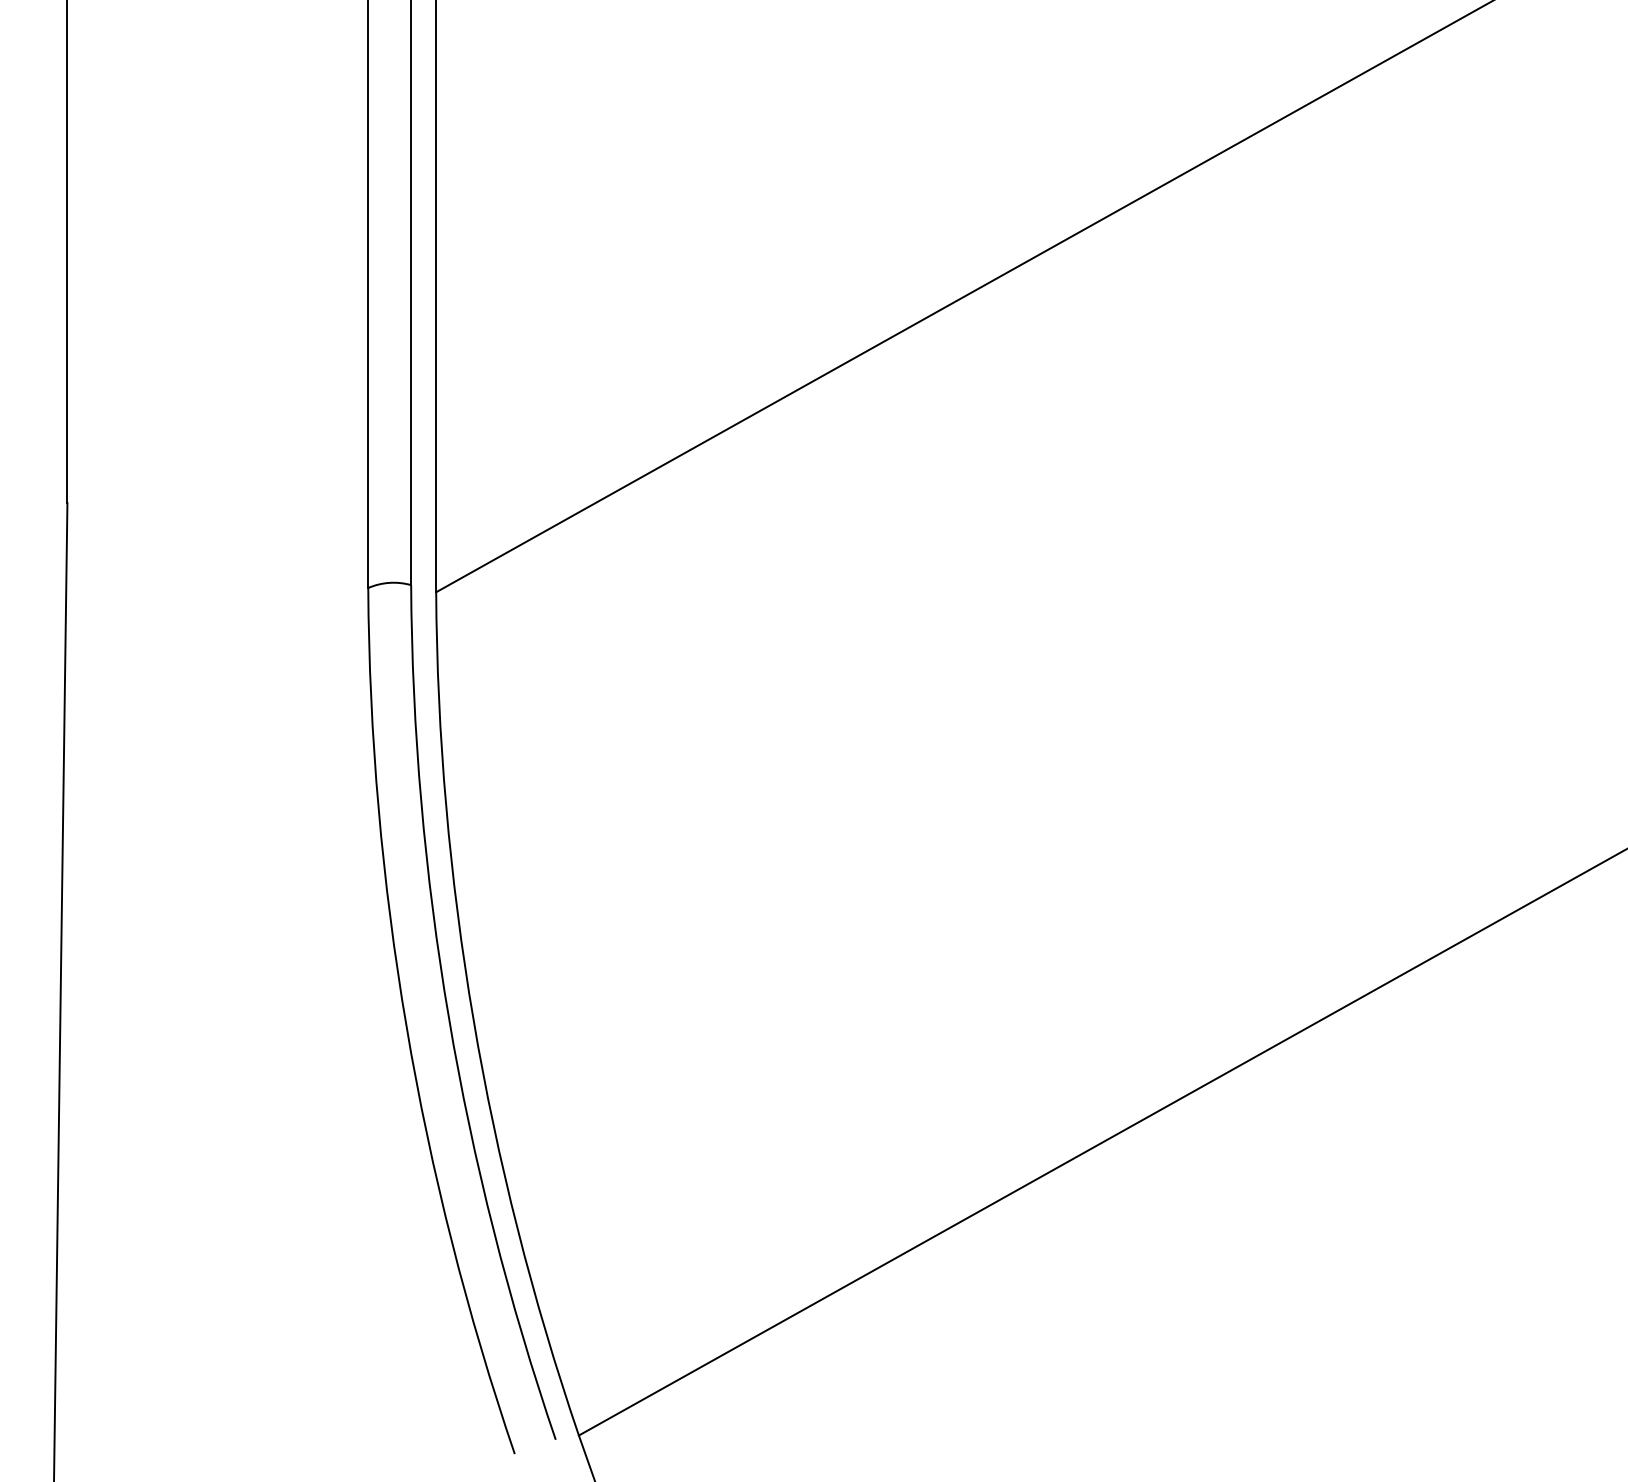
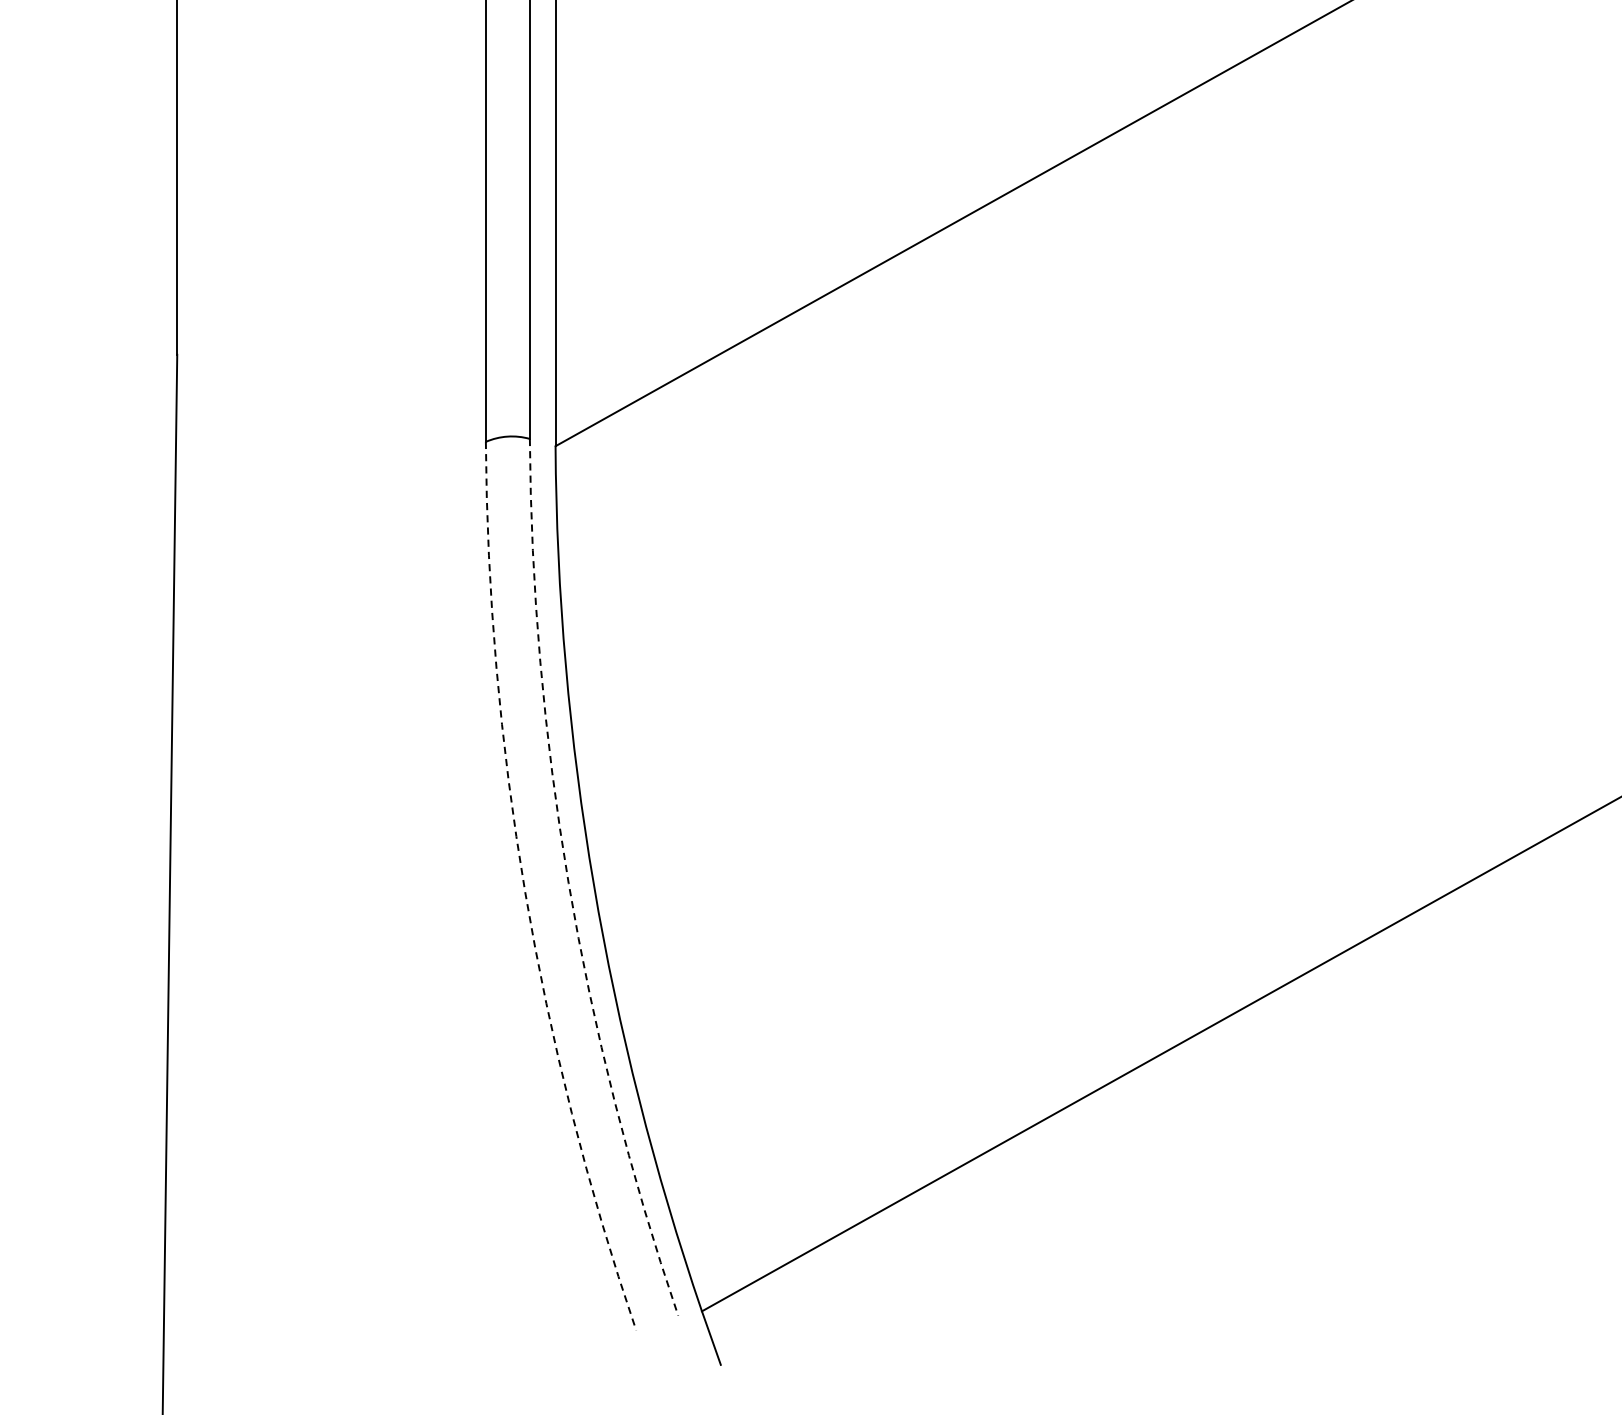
arc: (448, 1018) -> (568, 883), solid -> dashed
arc: (406, 1026) -> (525, 891), solid -> dashed

